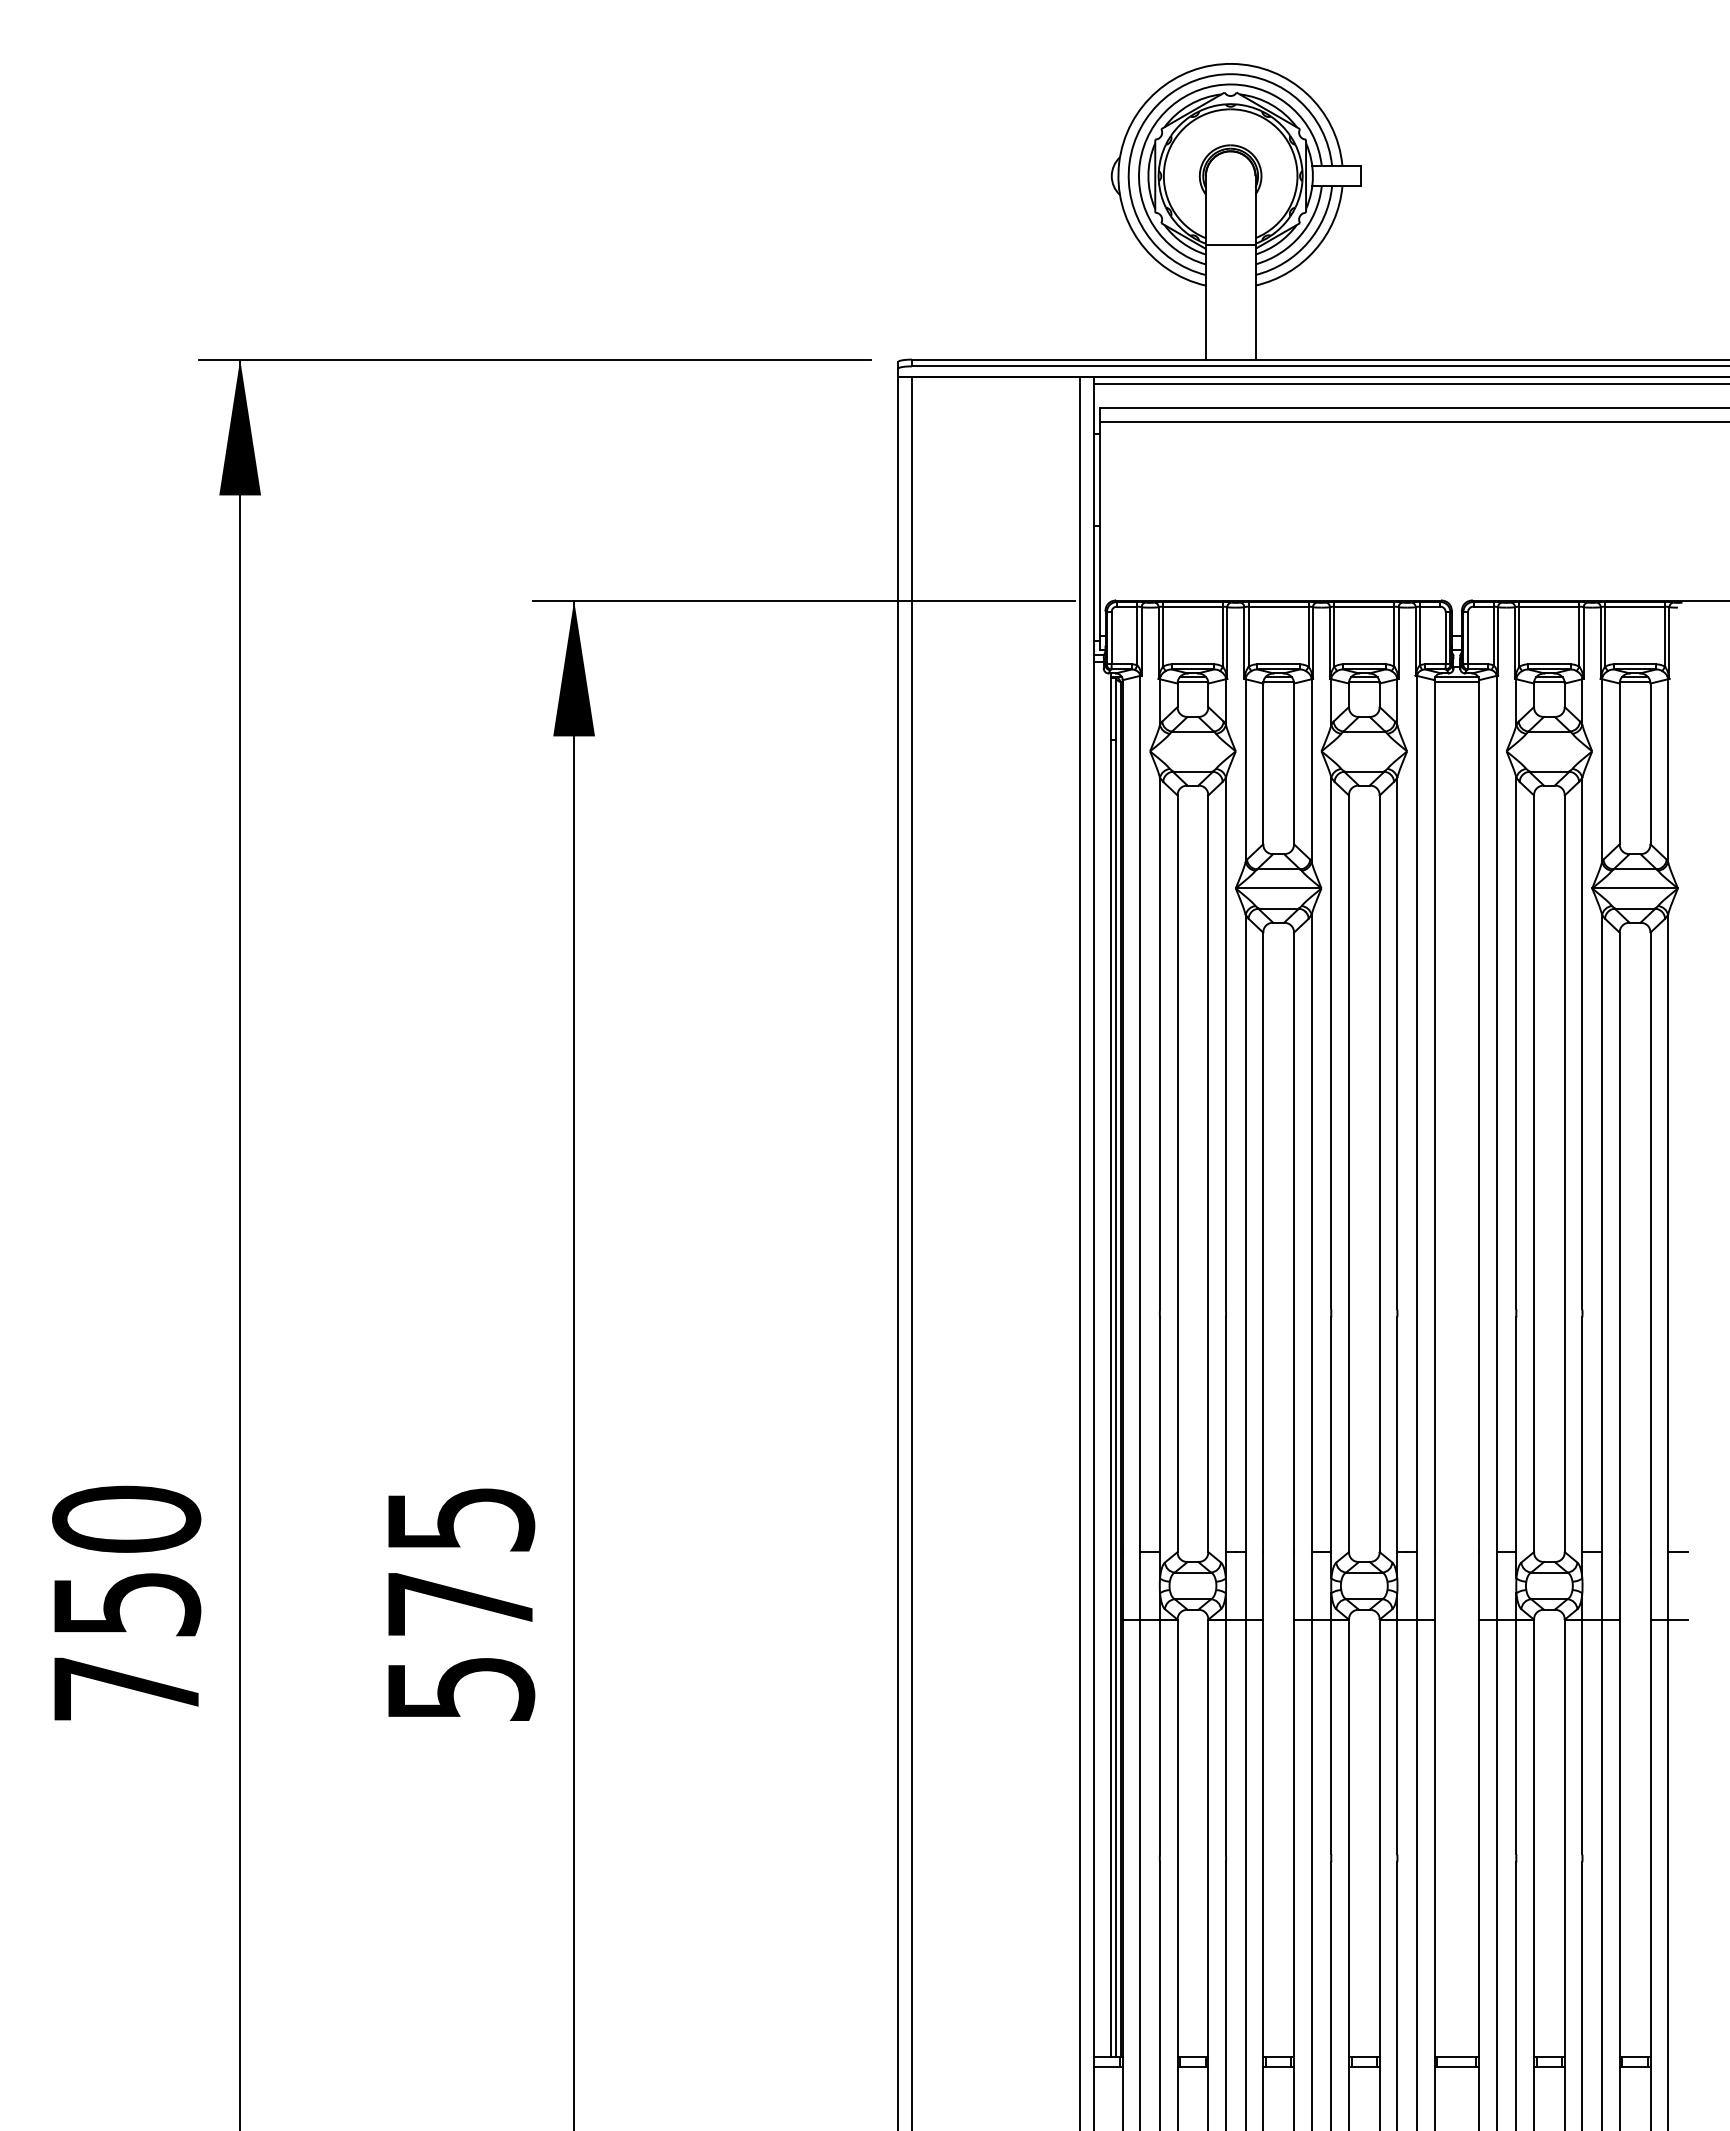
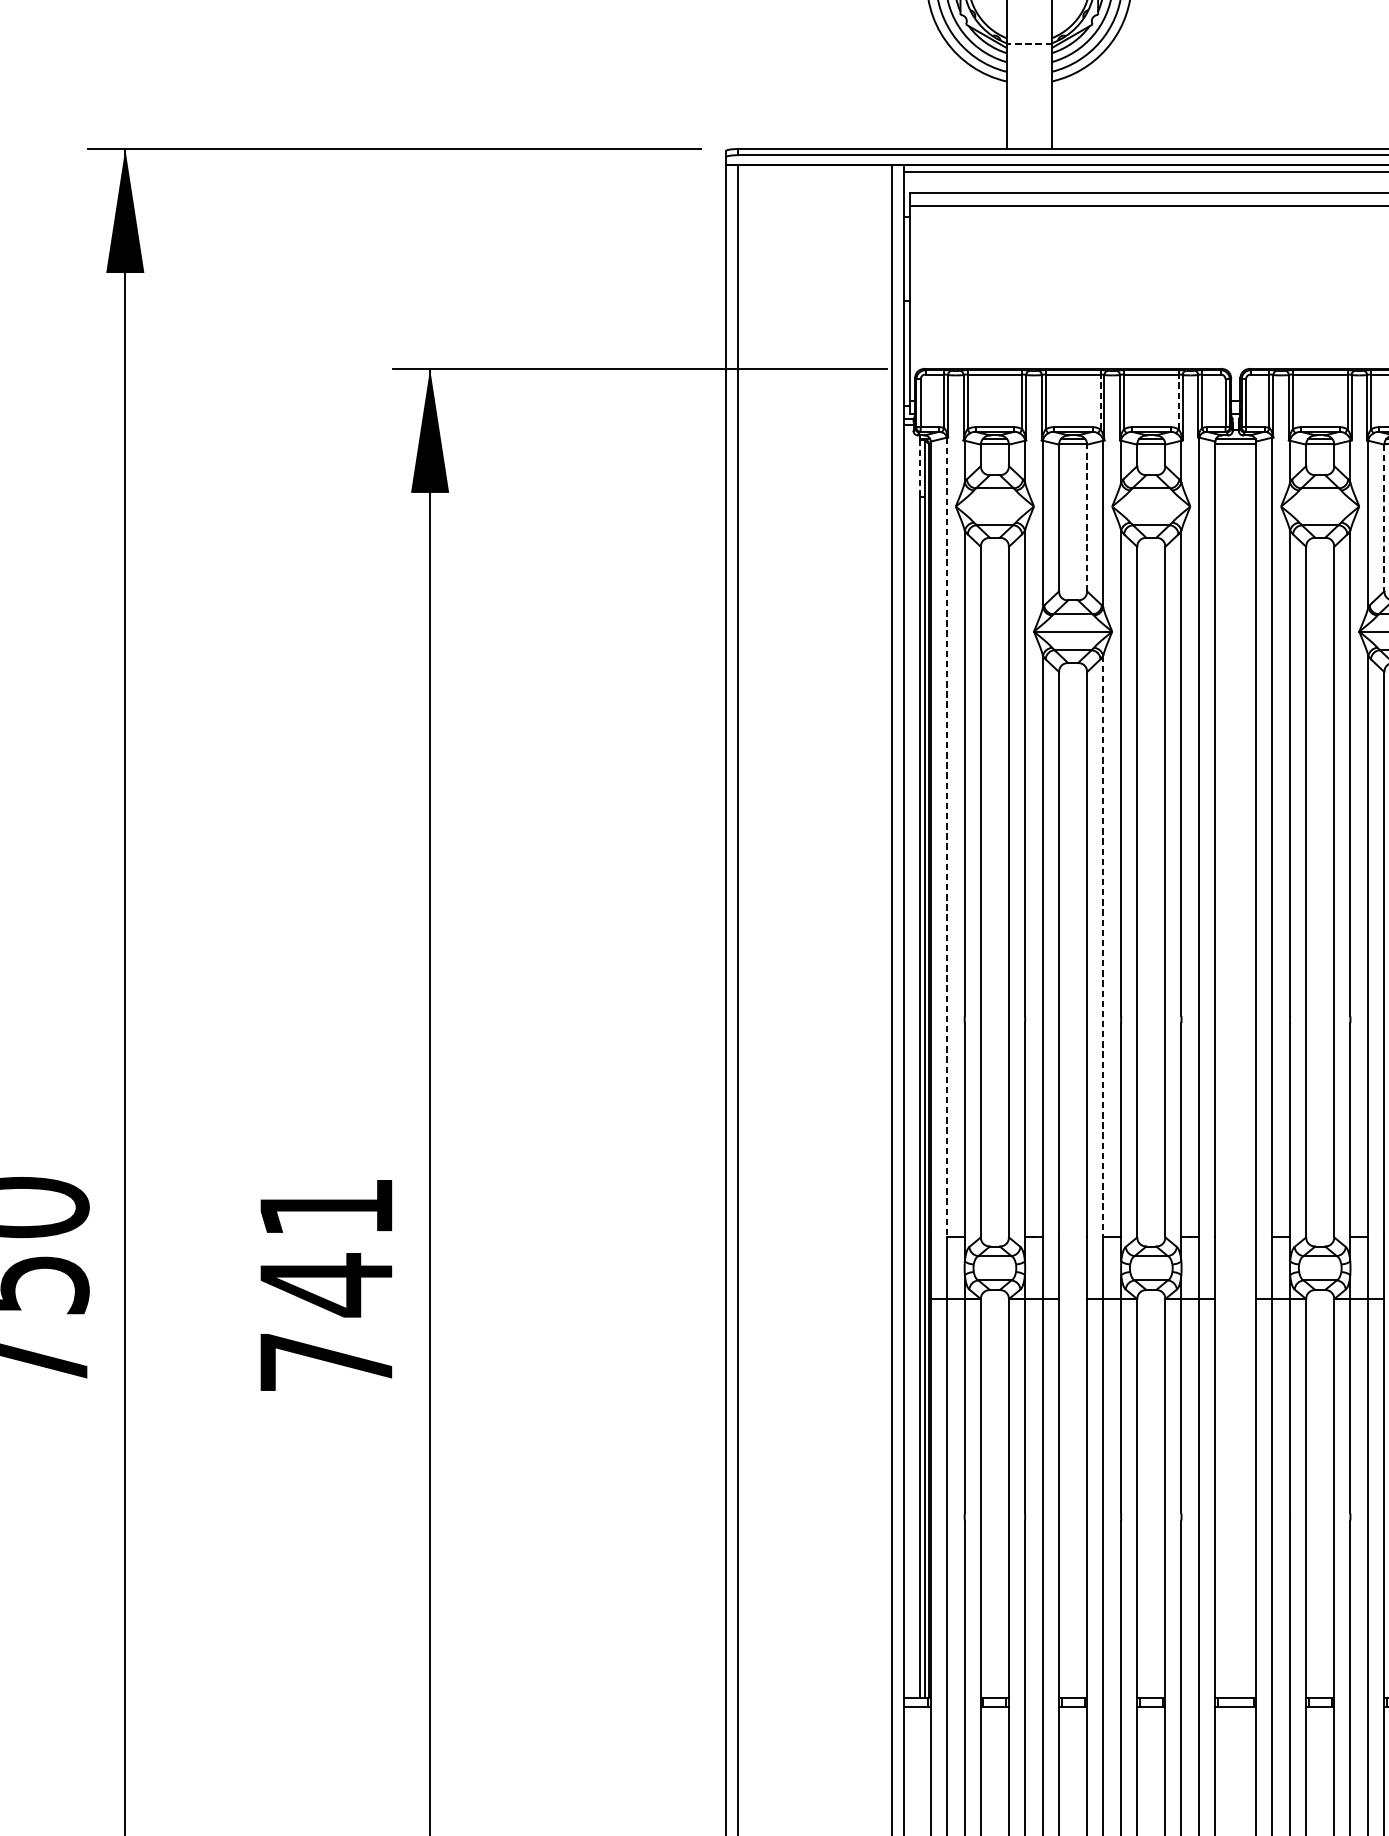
line: (1230, 244) -> (1029, 43), solid -> dashed
line: (1308, 636) -> (1100, 401), solid -> dashed
line: (1394, 636) -> (1178, 401), solid -> dashed
line: (1110, 708) -> (919, 467), solid -> dashed
line: (1294, 763) -> (1087, 517), solid -> dashed
line: (1619, 764) -> (1384, 518), solid -> dashed
line: (1140, 1114) -> (947, 838), solid -> dashed
line: (1311, 1233) -> (1103, 946), solid -> dashed
text: (461, 1604) -> (327, 1285), 575 -> 741

